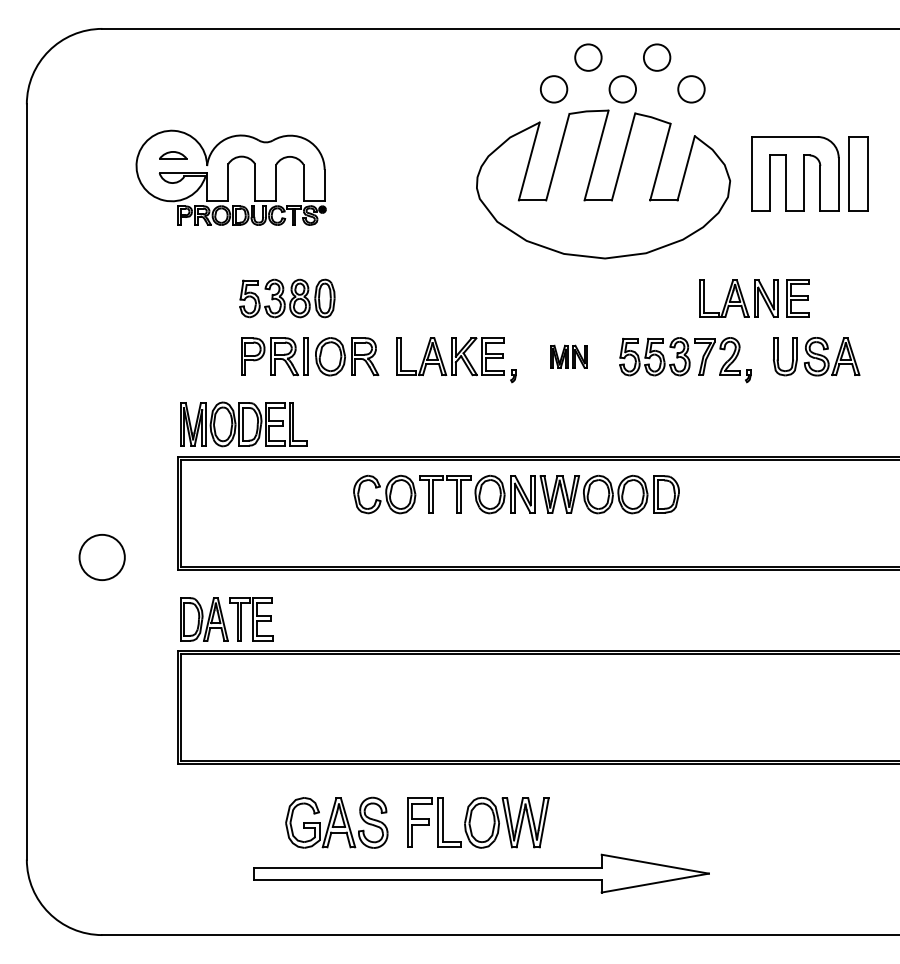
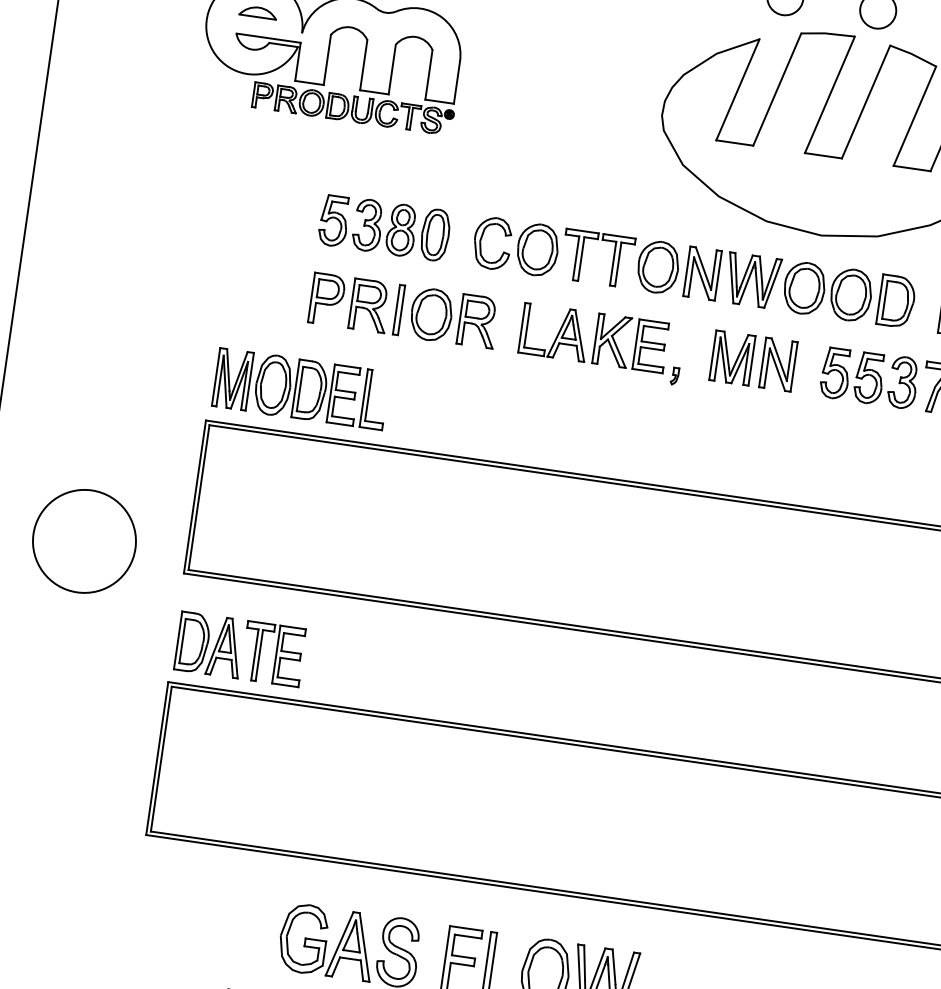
part: (568, 356) -> (752, 360), size x1.67
part: (516, 494) -> (694, 272), moved
circle: (101, 557) -> (83, 541), size x1.67

